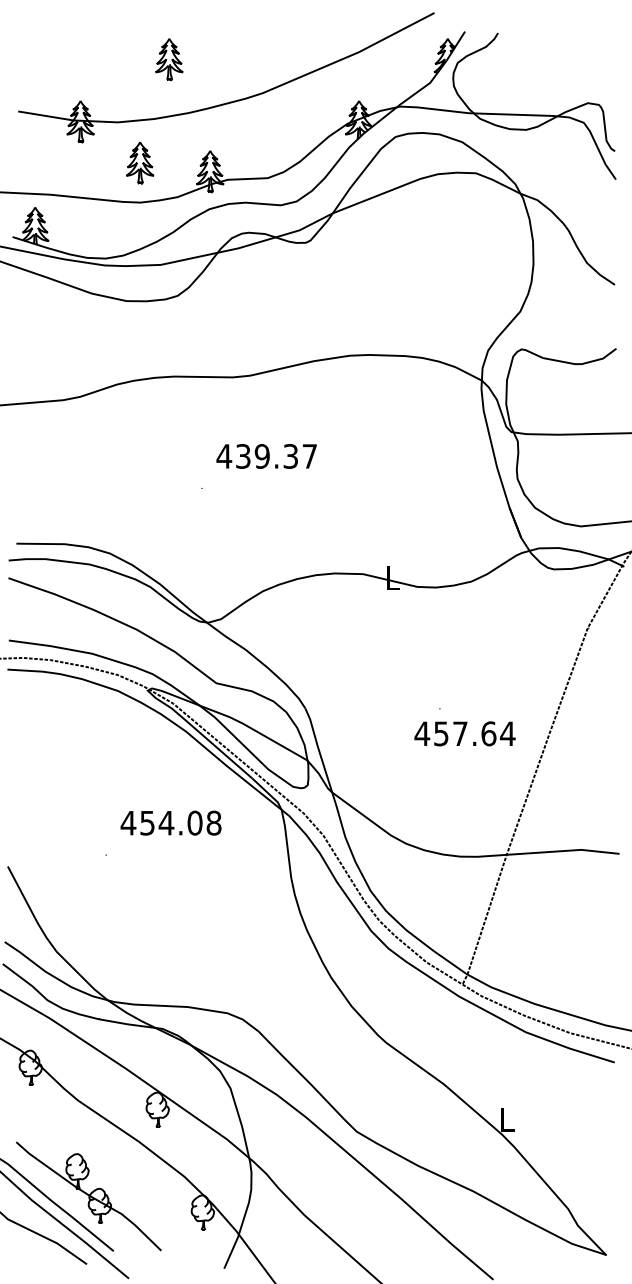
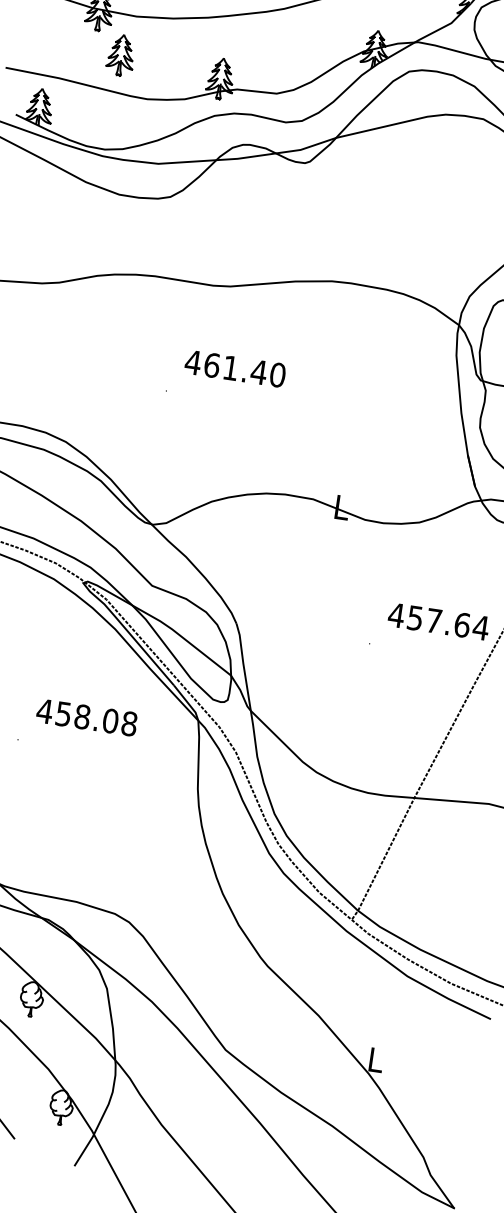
part: (140, 163) -> (121, 55), moved
text: (276, 456) -> (244, 370), 439.37 -> 461.40
text: (464, 733) -> (438, 621), moved
text: (166, 822) -> (82, 716), 454.08 -> 458.08

